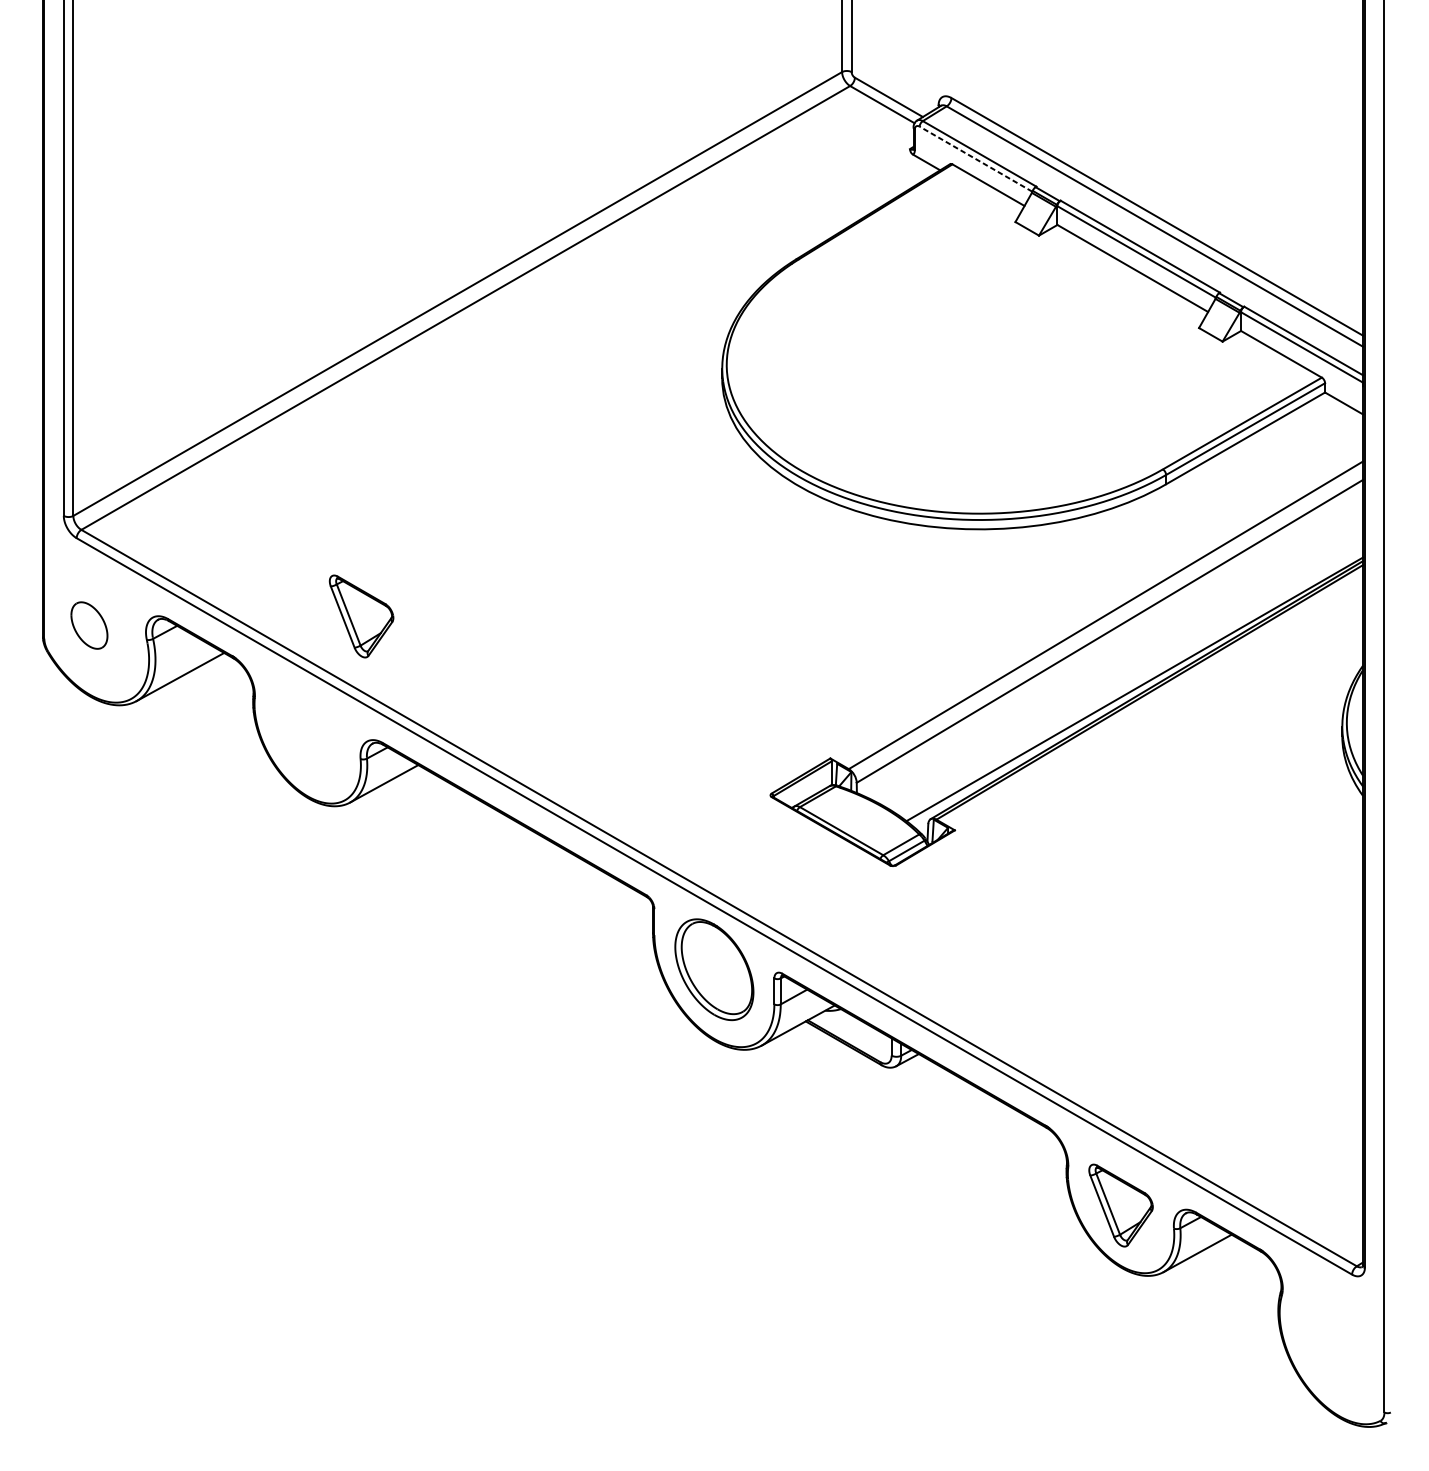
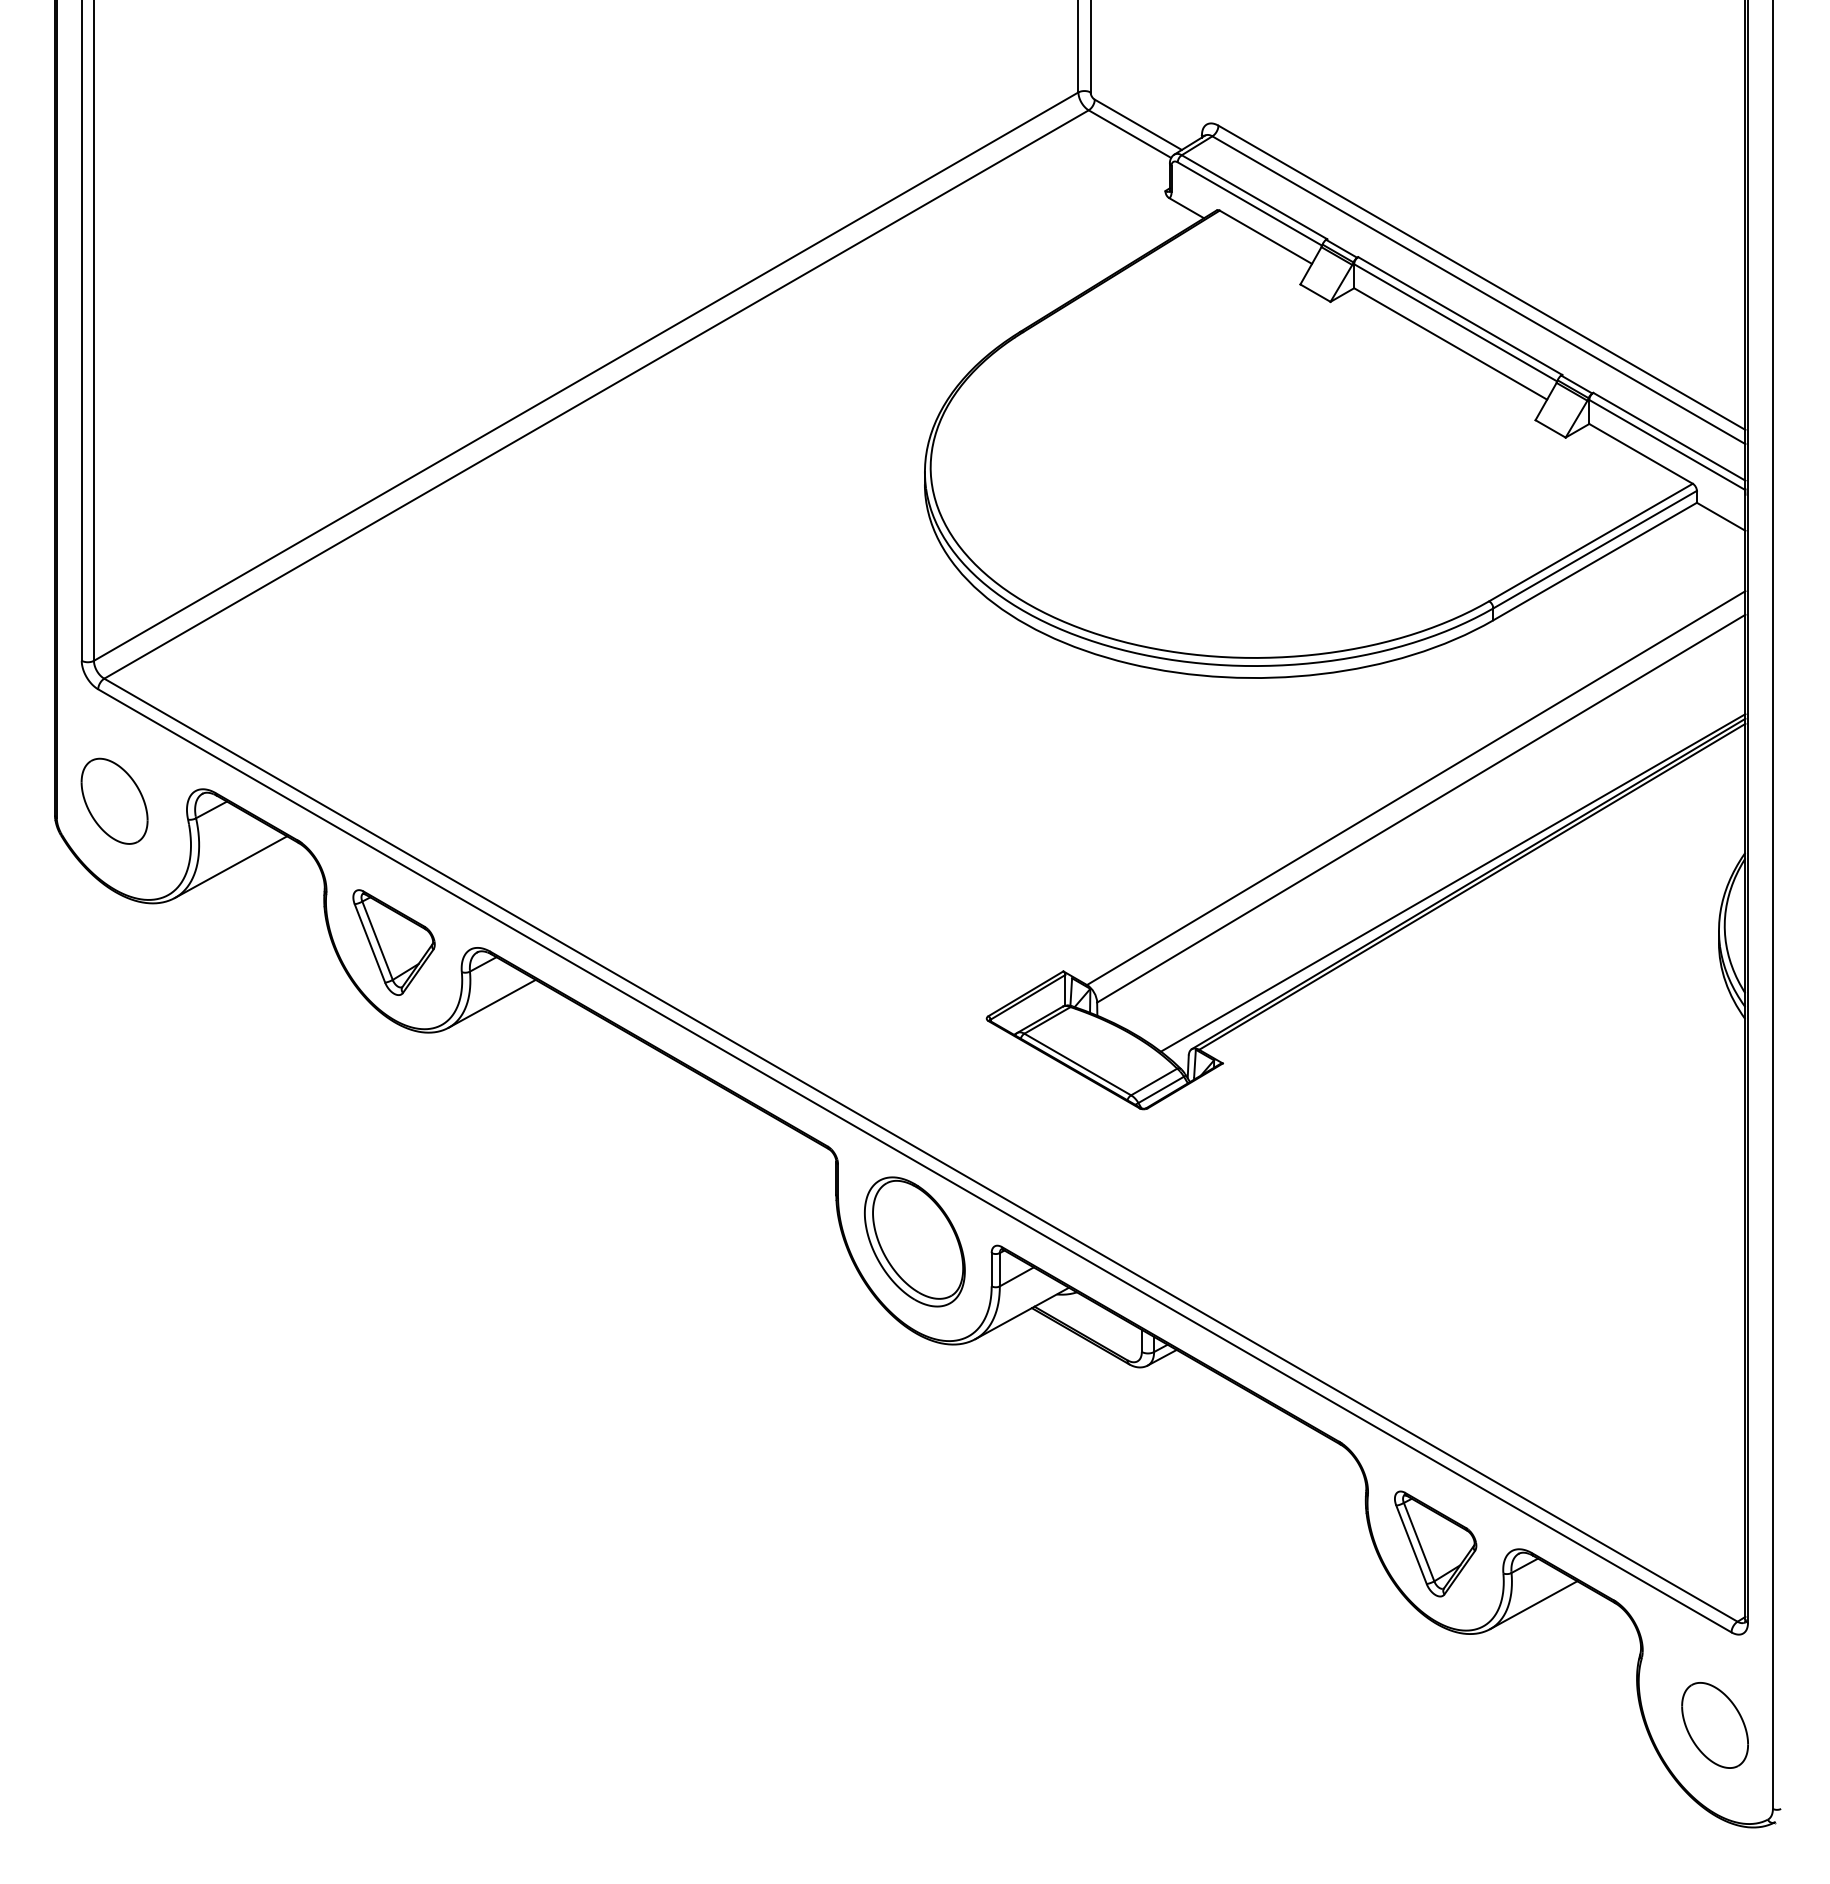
line: (975, 158) -> (1249, 203), dashed -> solid
part: (361, 616) -> (393, 942), moved
part: (89, 625) -> (114, 800), size x1.43
part: (1338, 1347) -> (1714, 1725), added

